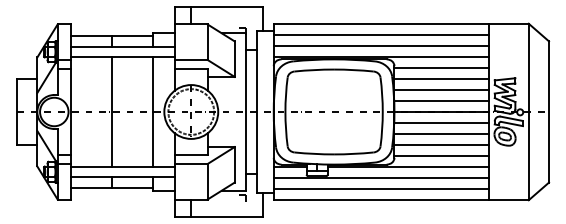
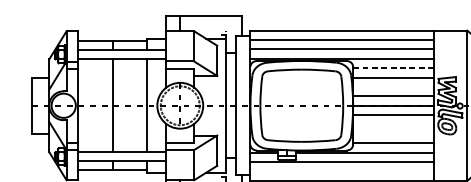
line: (442, 67) -> (394, 67), solid -> dashed
line: (441, 89) -> (393, 86), removed
line: (441, 134) -> (393, 124), removed
line: (441, 145) -> (393, 134), removed
line: (380, 189) -> (341, 171), removed

